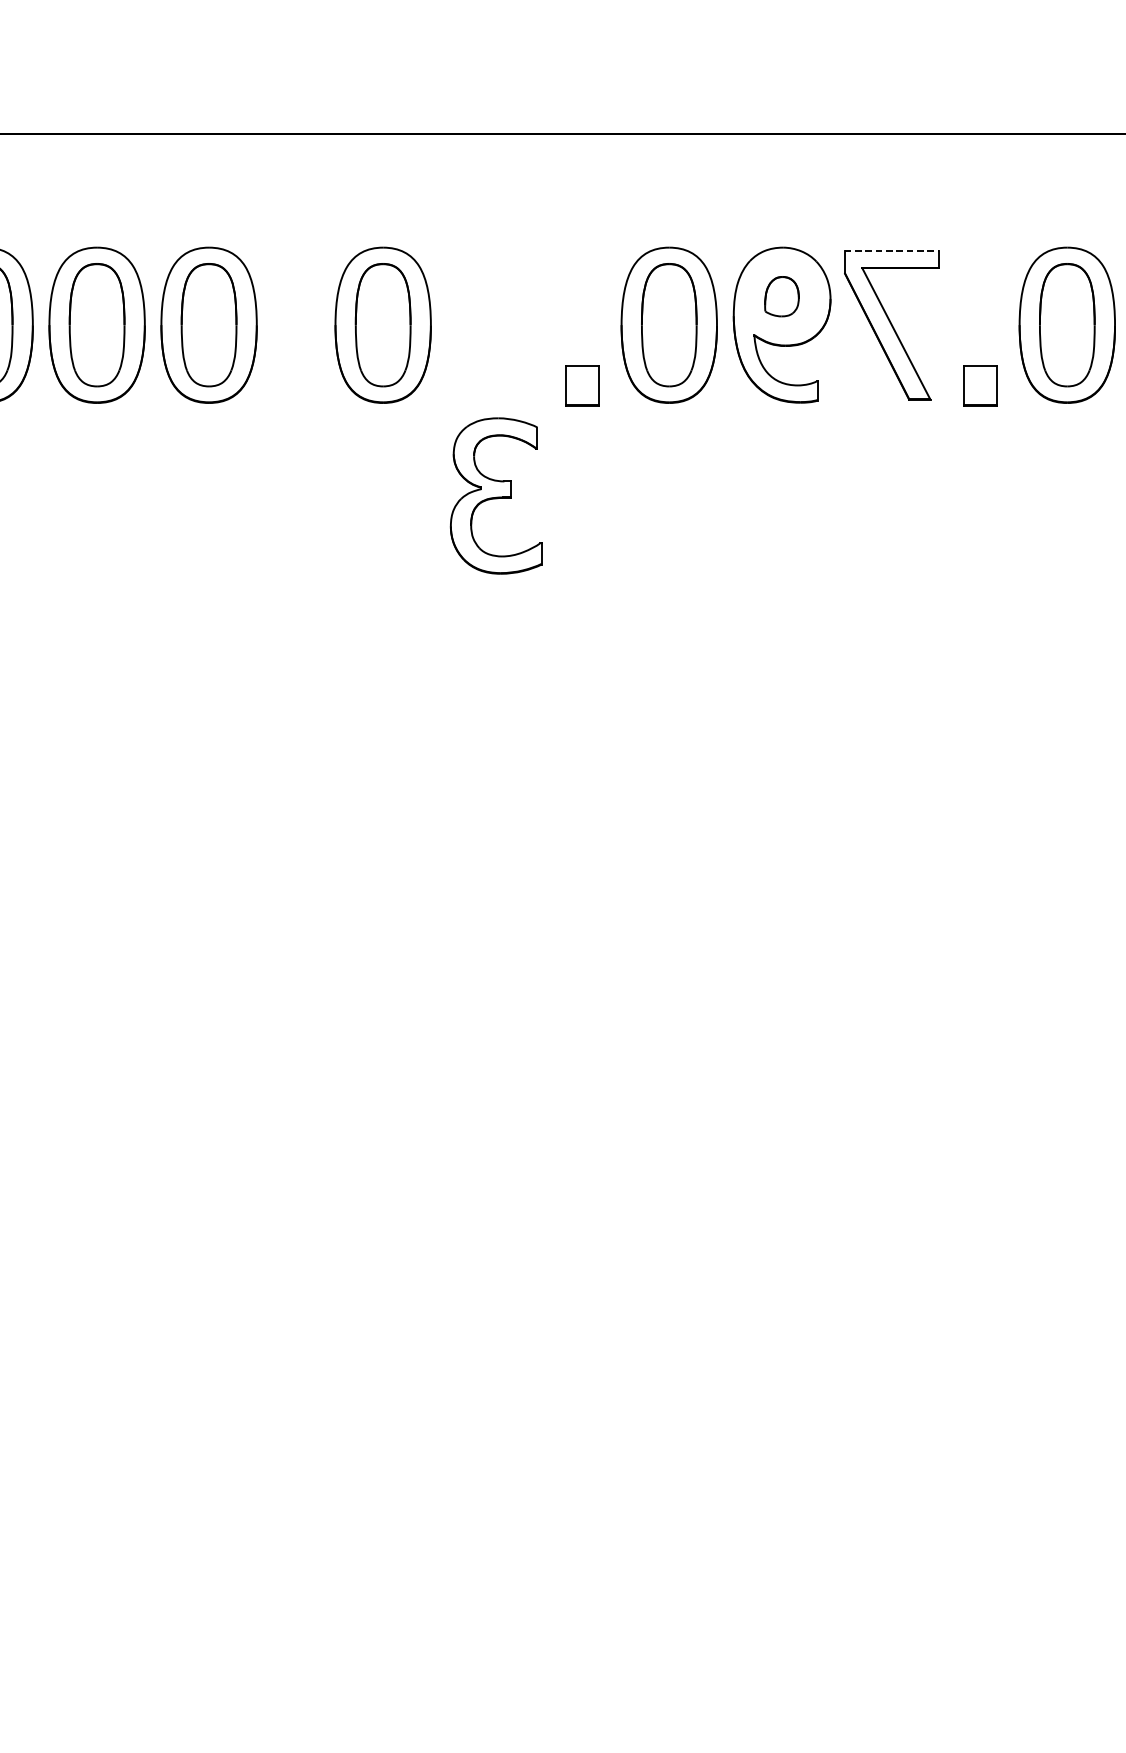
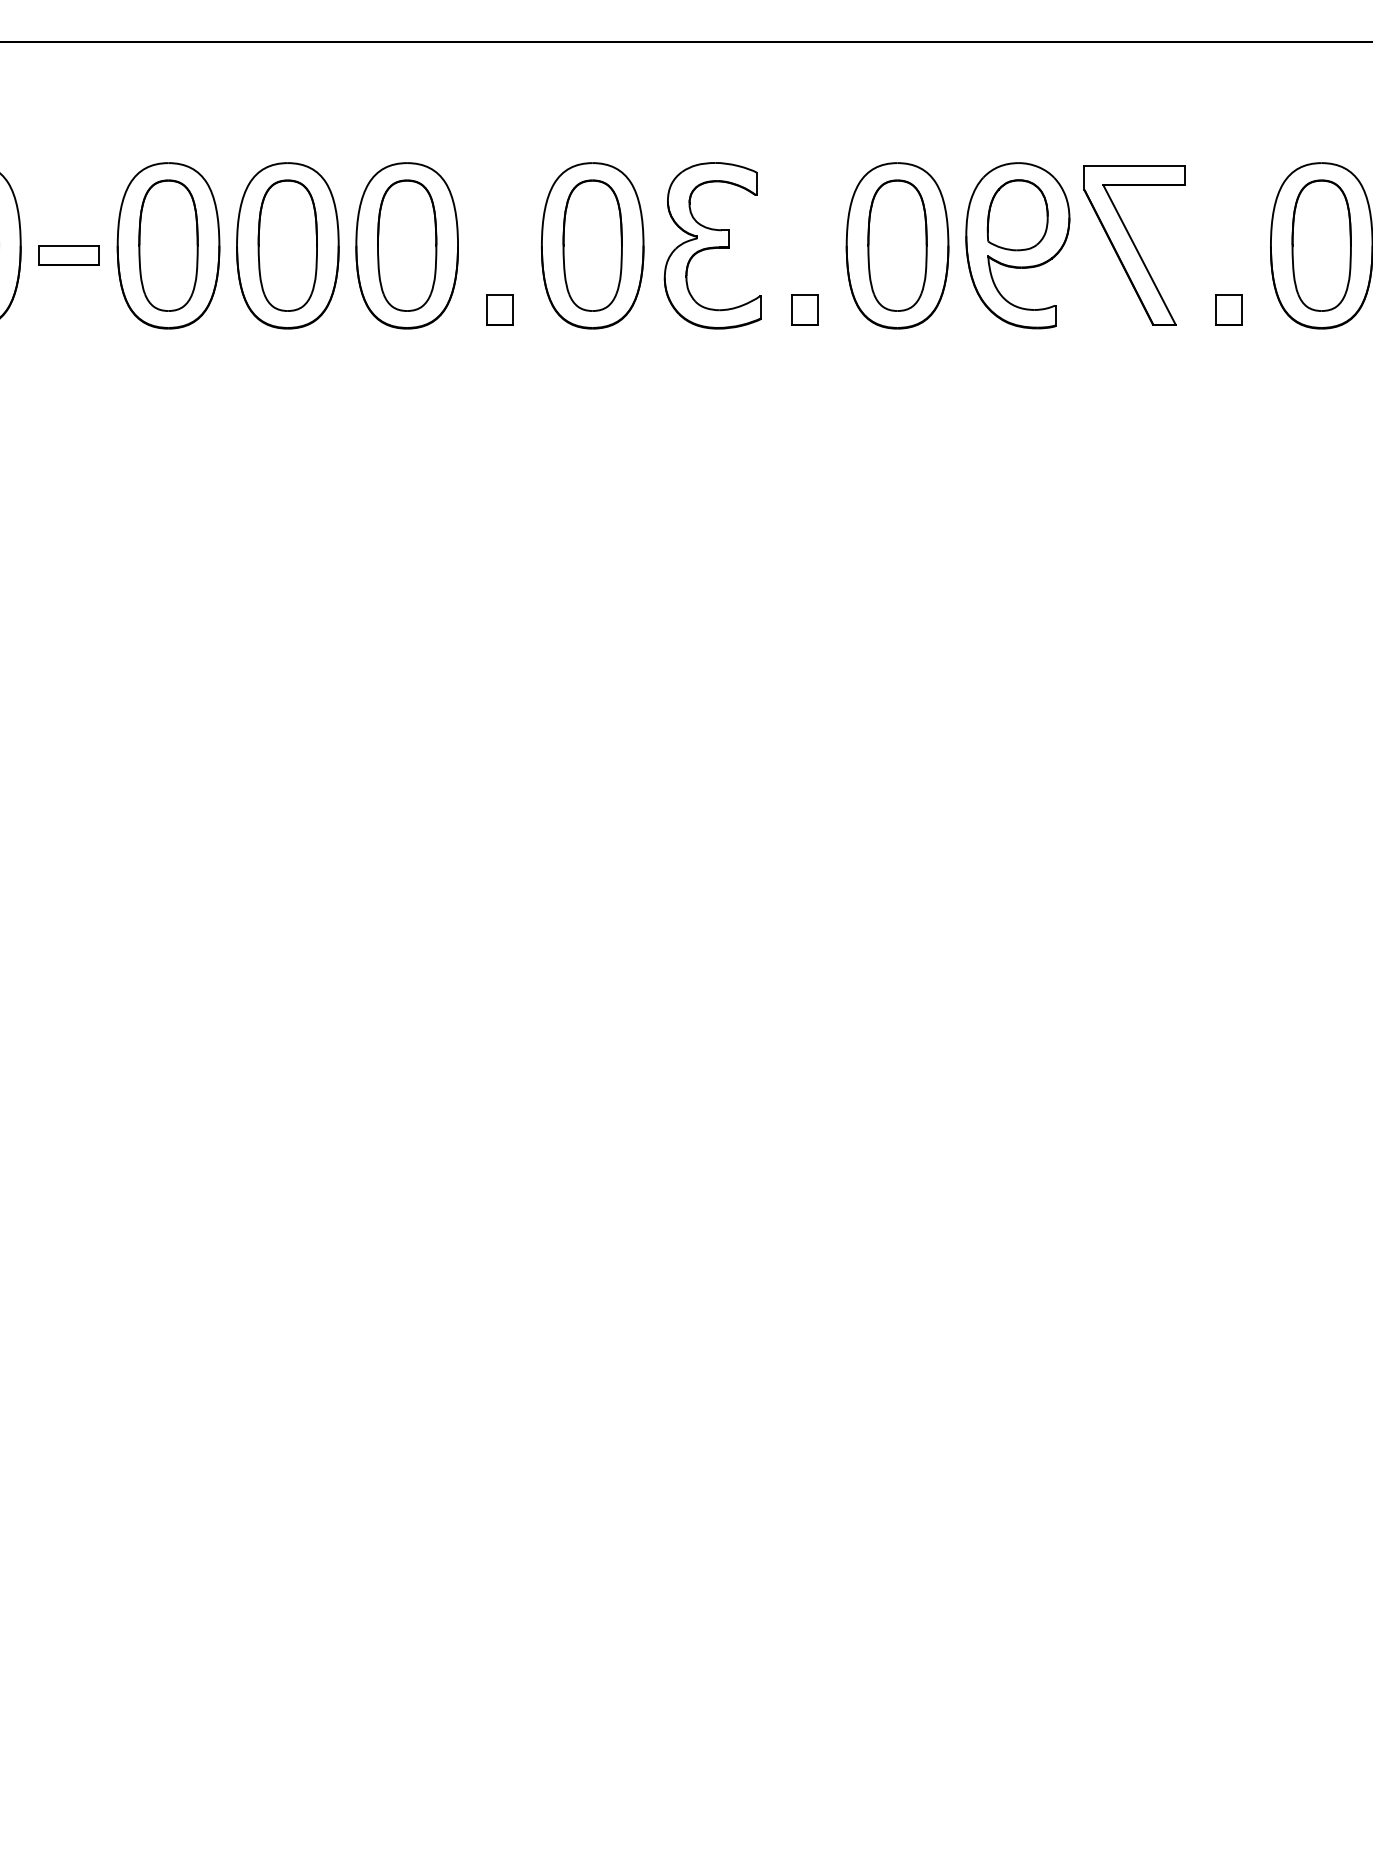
line: (892, 250) -> (1135, 166), dashed -> solid
part: (781, 296) -> (1017, 215), size x1.67
part: (295, 385) -> (499, 309), added
part: (581, 385) -> (804, 309), size x0.71
part: (979, 385) -> (1228, 309), size x0.71
part: (495, 495) -> (712, 245), moved

